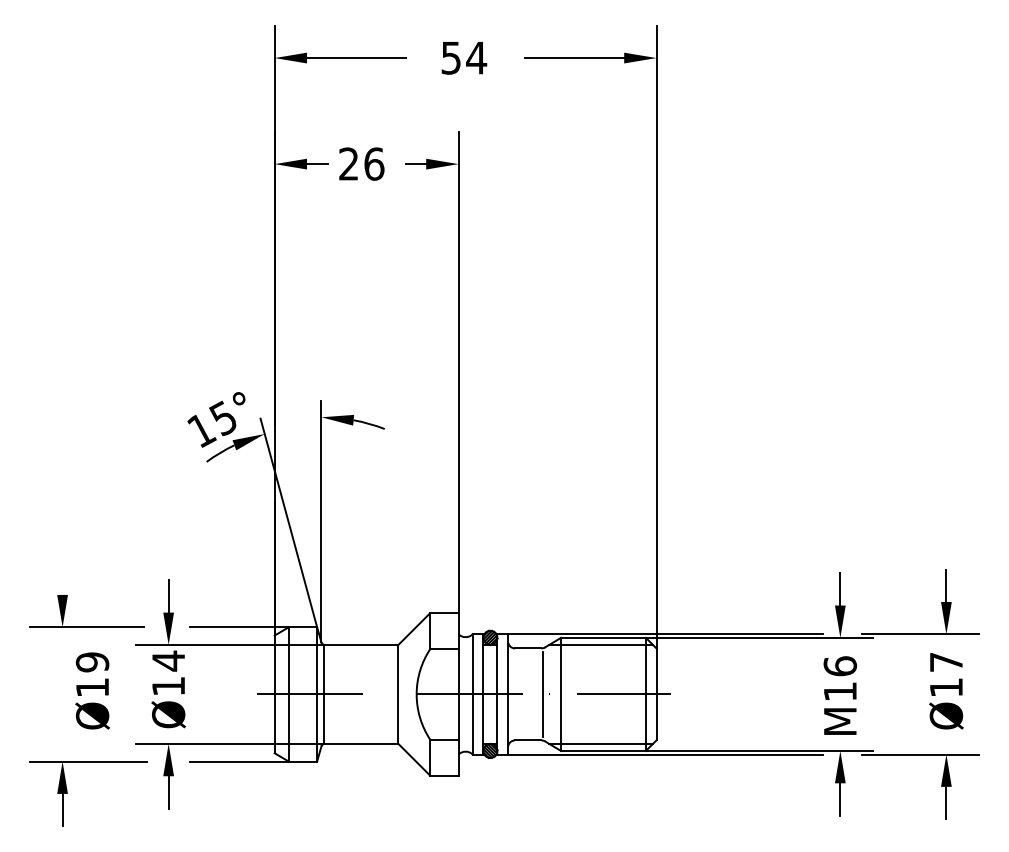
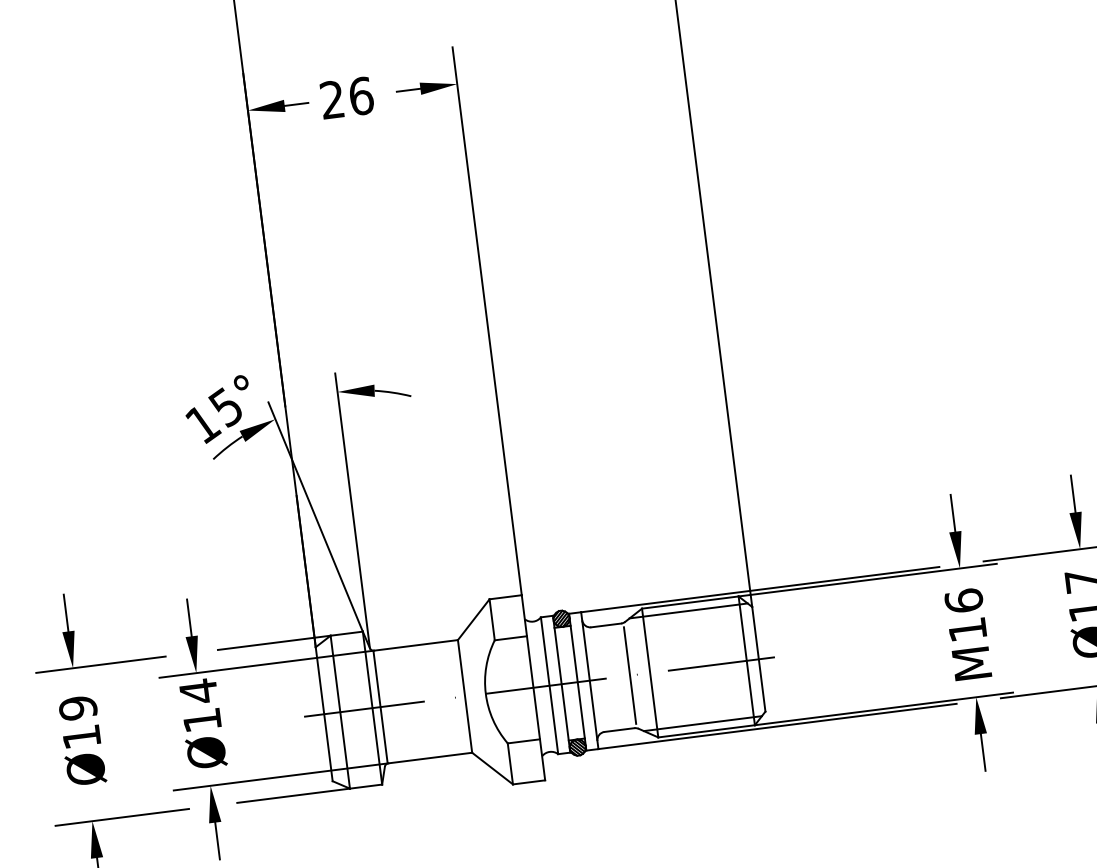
line: (62, 578) -> (65, 612), added
text: (92, 690) -> (82, 740), moved

